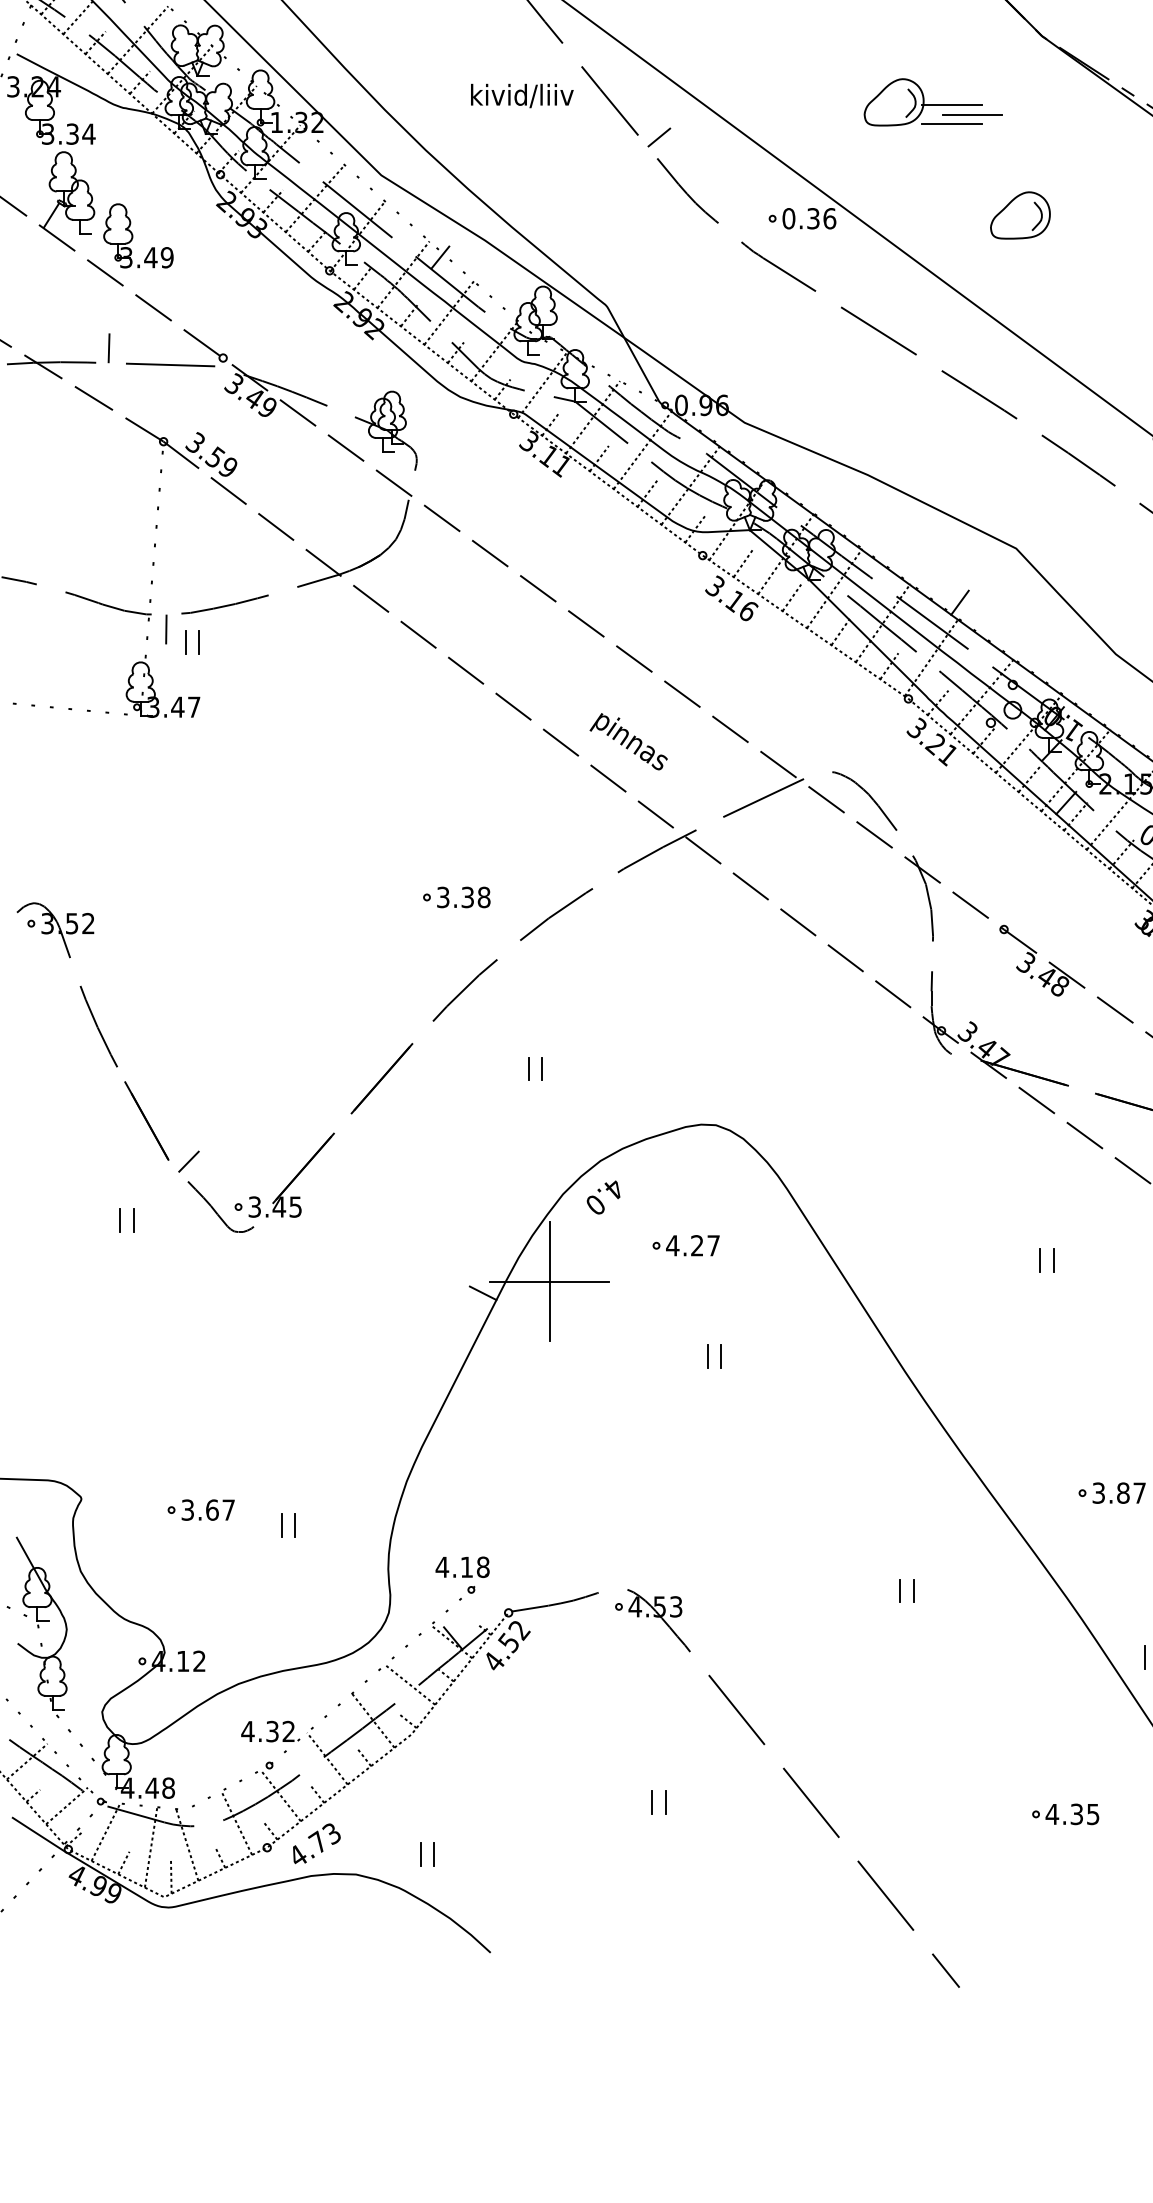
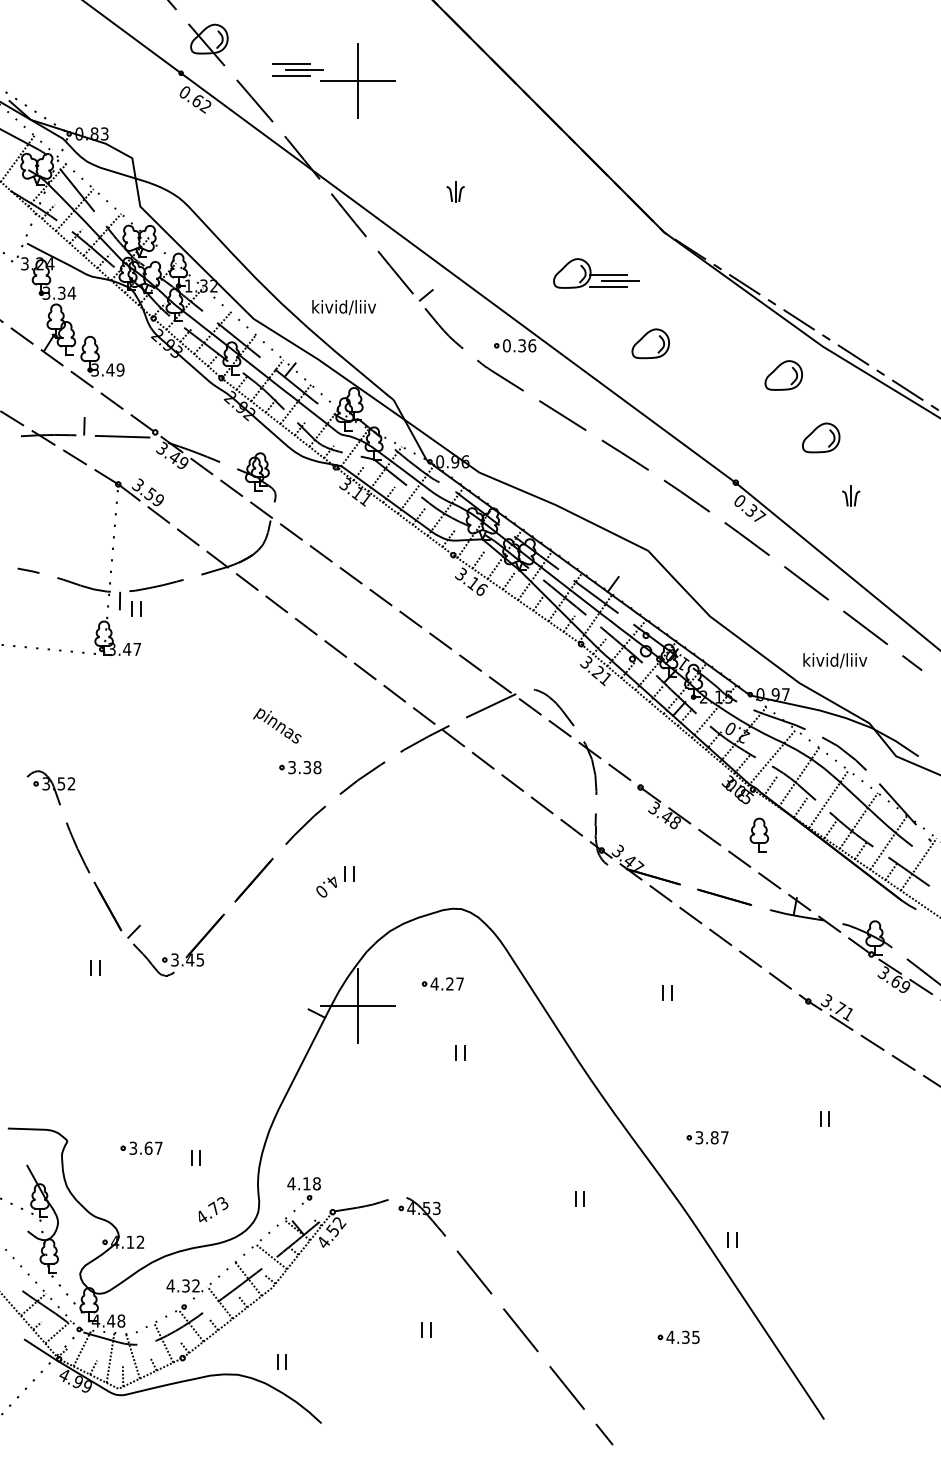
text: (521, 95) -> (343, 307), moved
text: (628, 741) -> (277, 725), moved
text: (603, 1196) -> (326, 886), moved
text: (316, 1843) -> (213, 1209), moved

